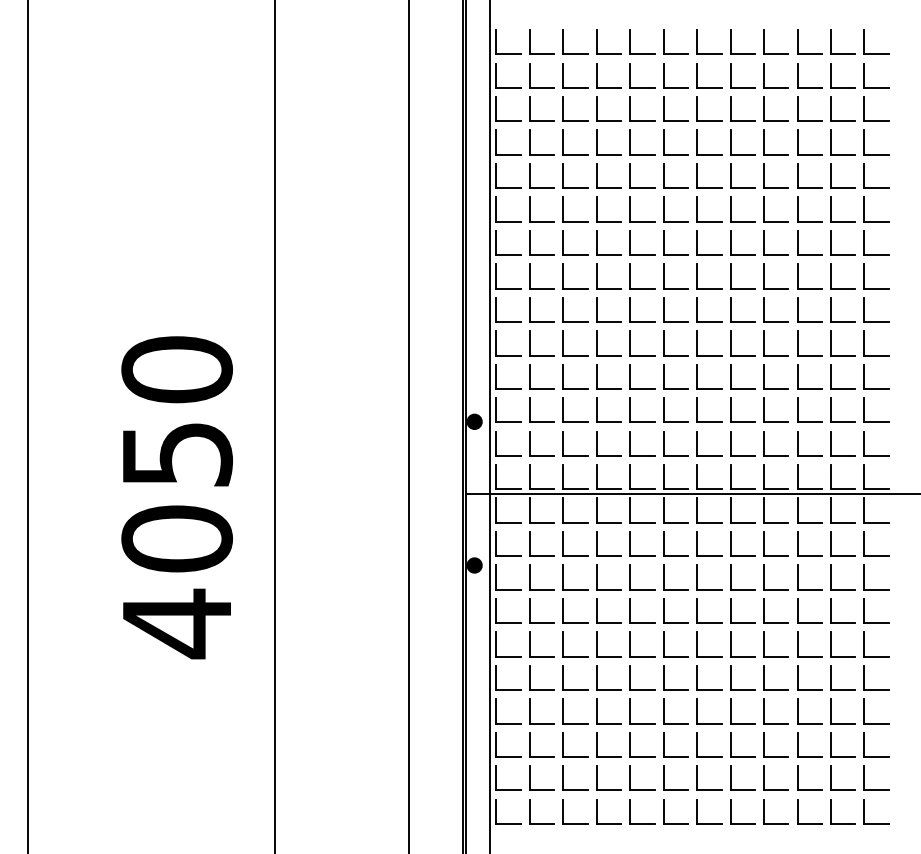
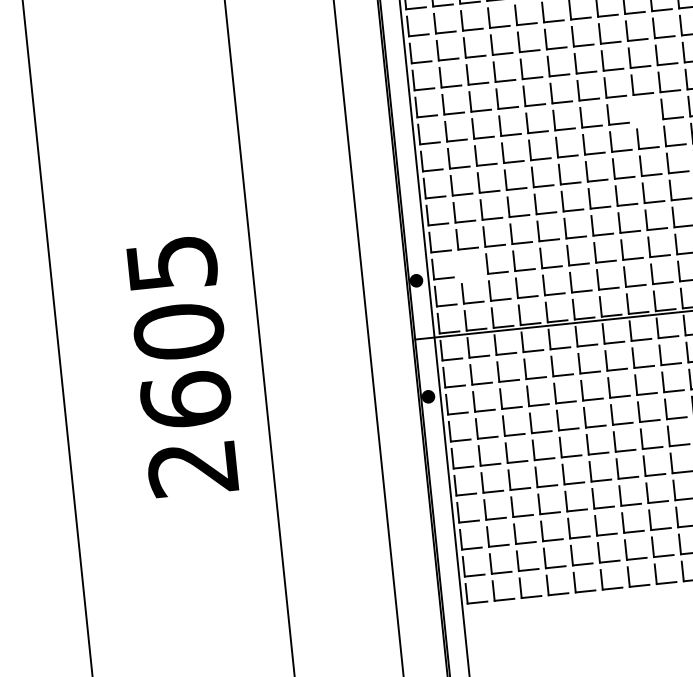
part: (764, 242) -> (635, 111), removed
part: (530, 409) -> (460, 266), removed
text: (176, 497) -> (182, 366), 4050 -> 2605

